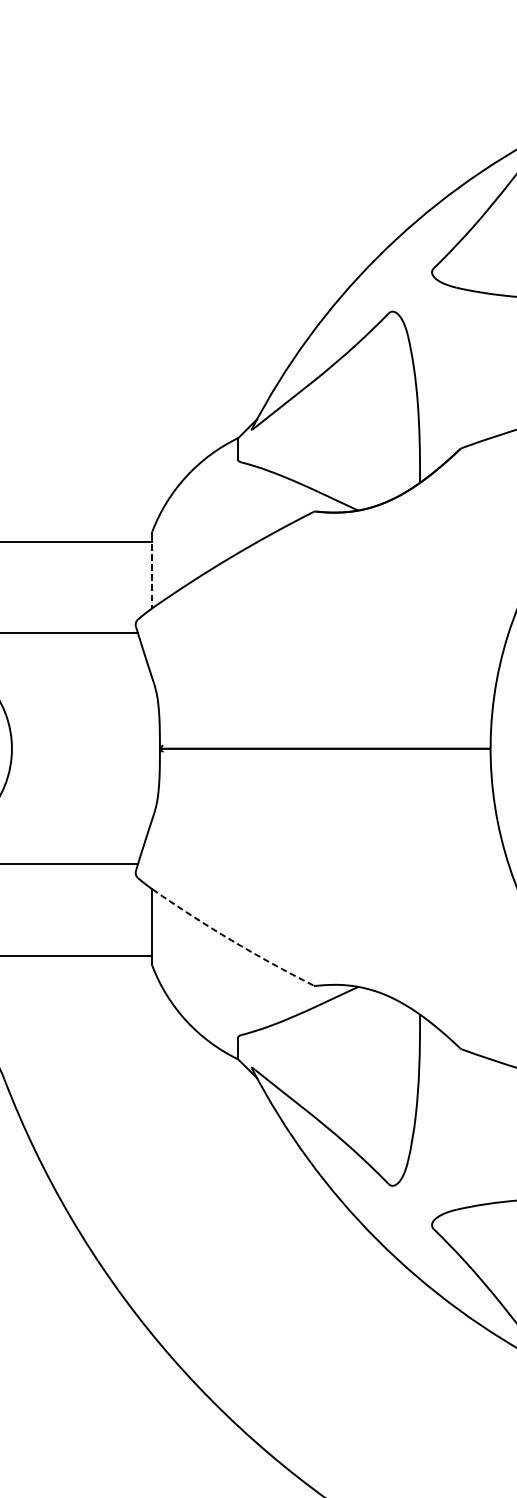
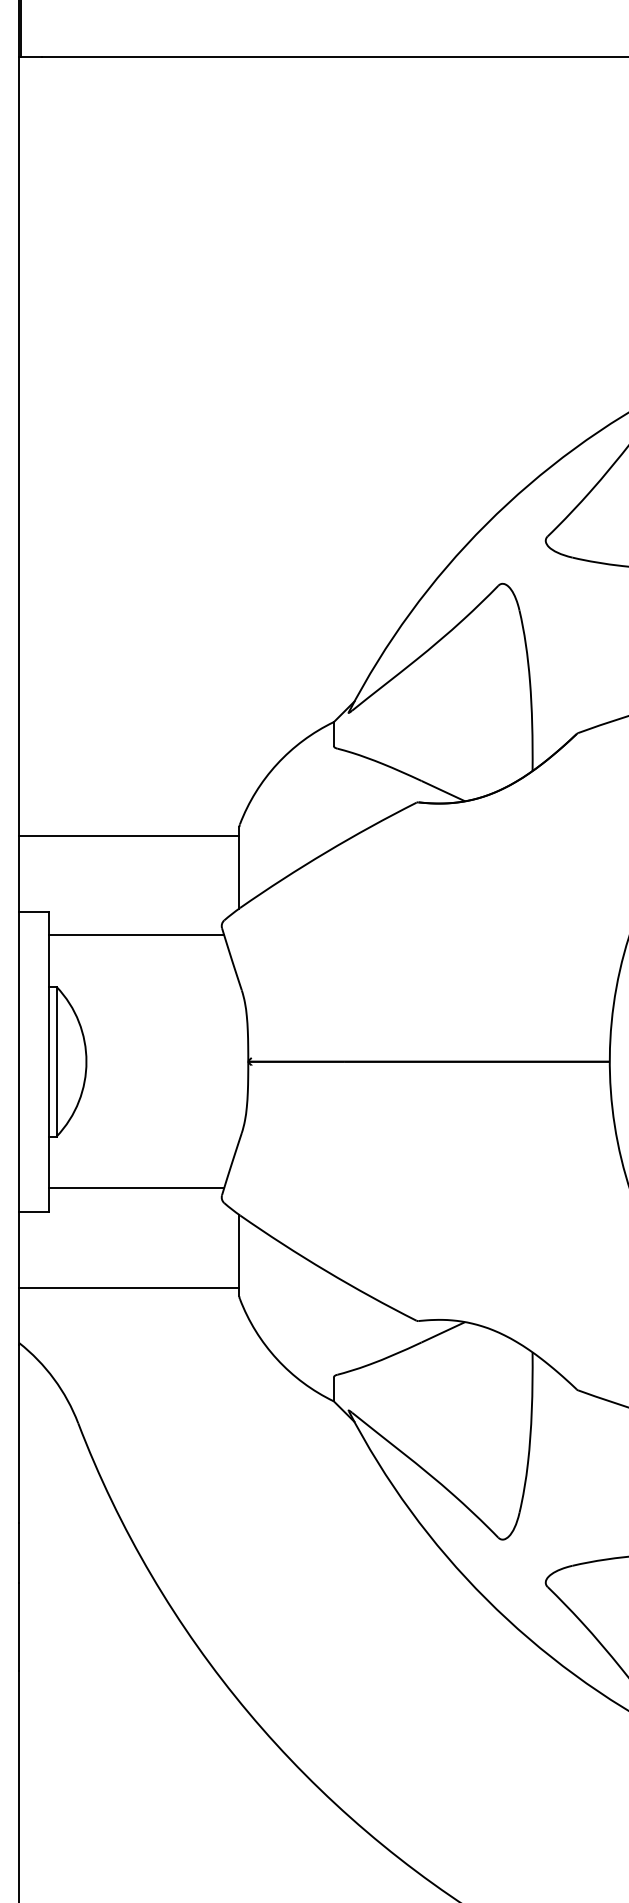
line: (151, 571) -> (239, 867), dashed -> solid
arc: (231, 940) -> (326, 1271), dashed -> solid

